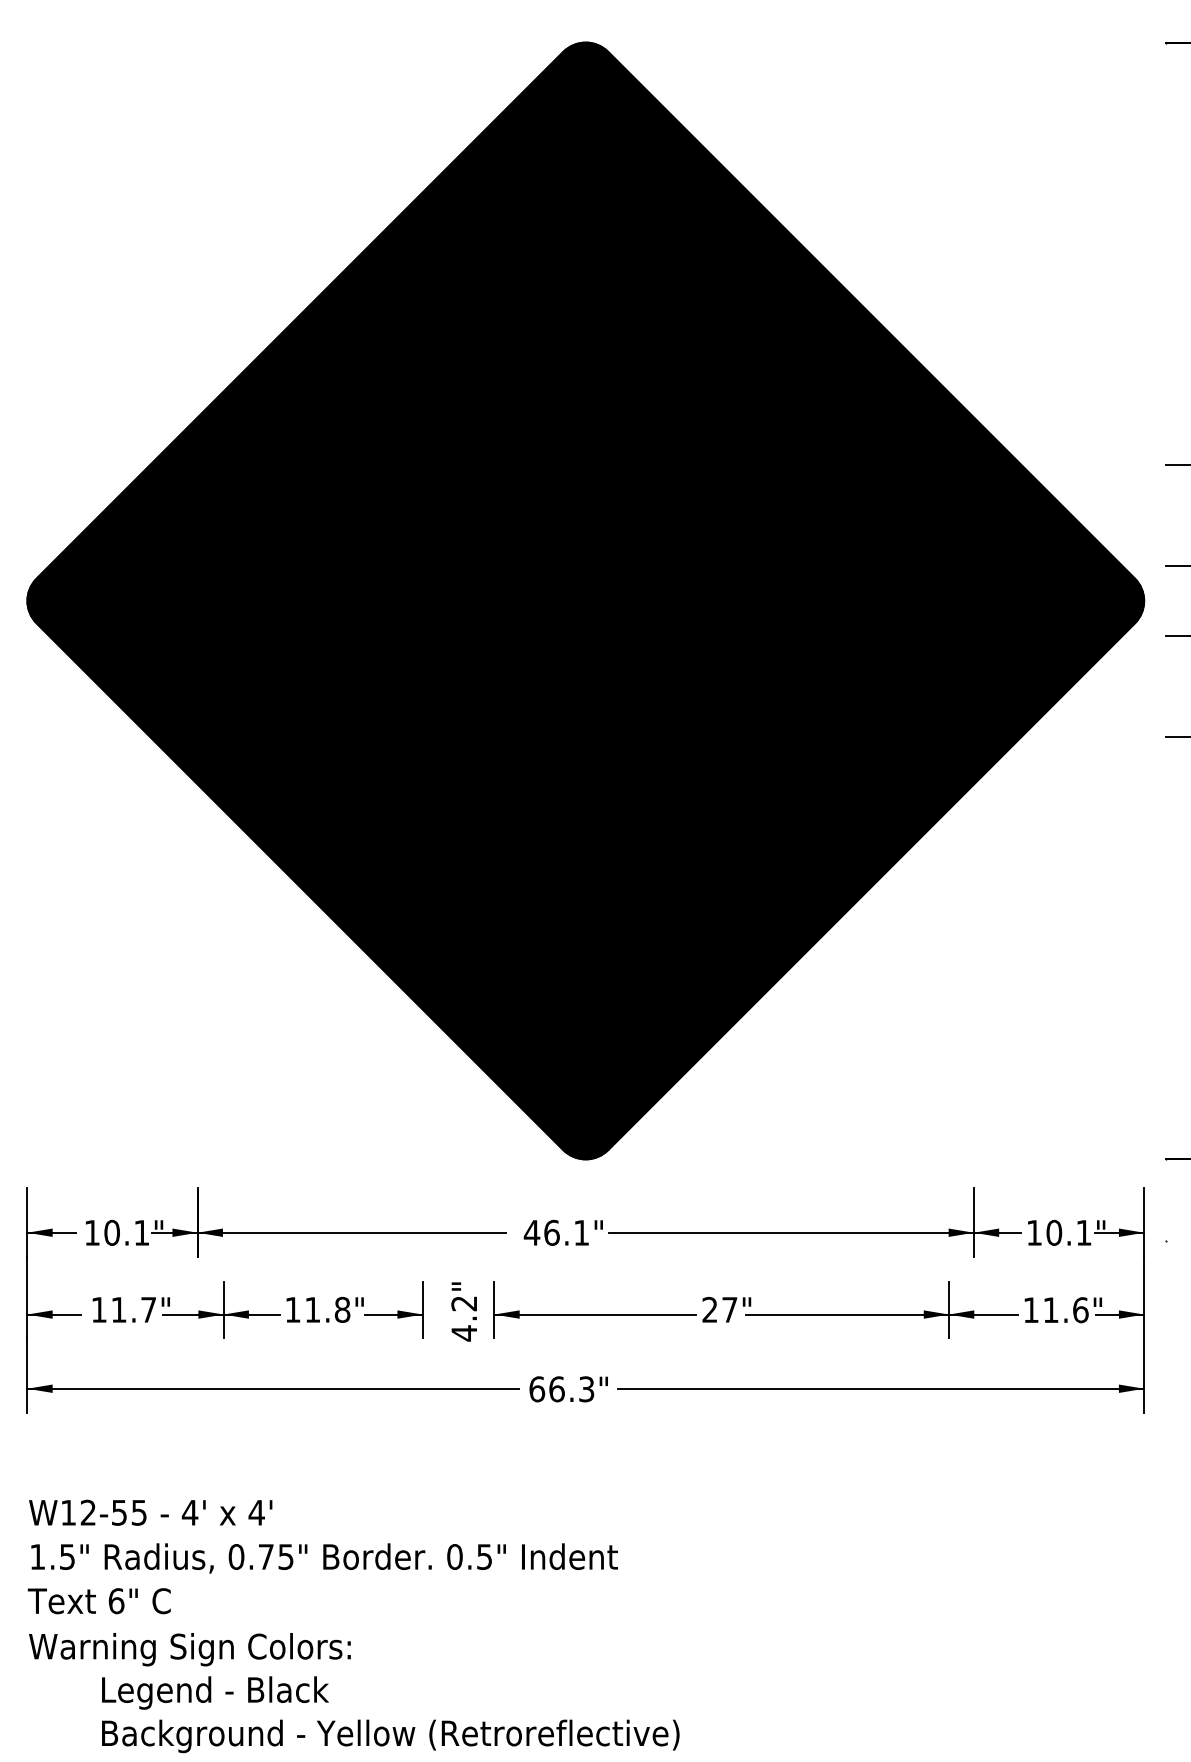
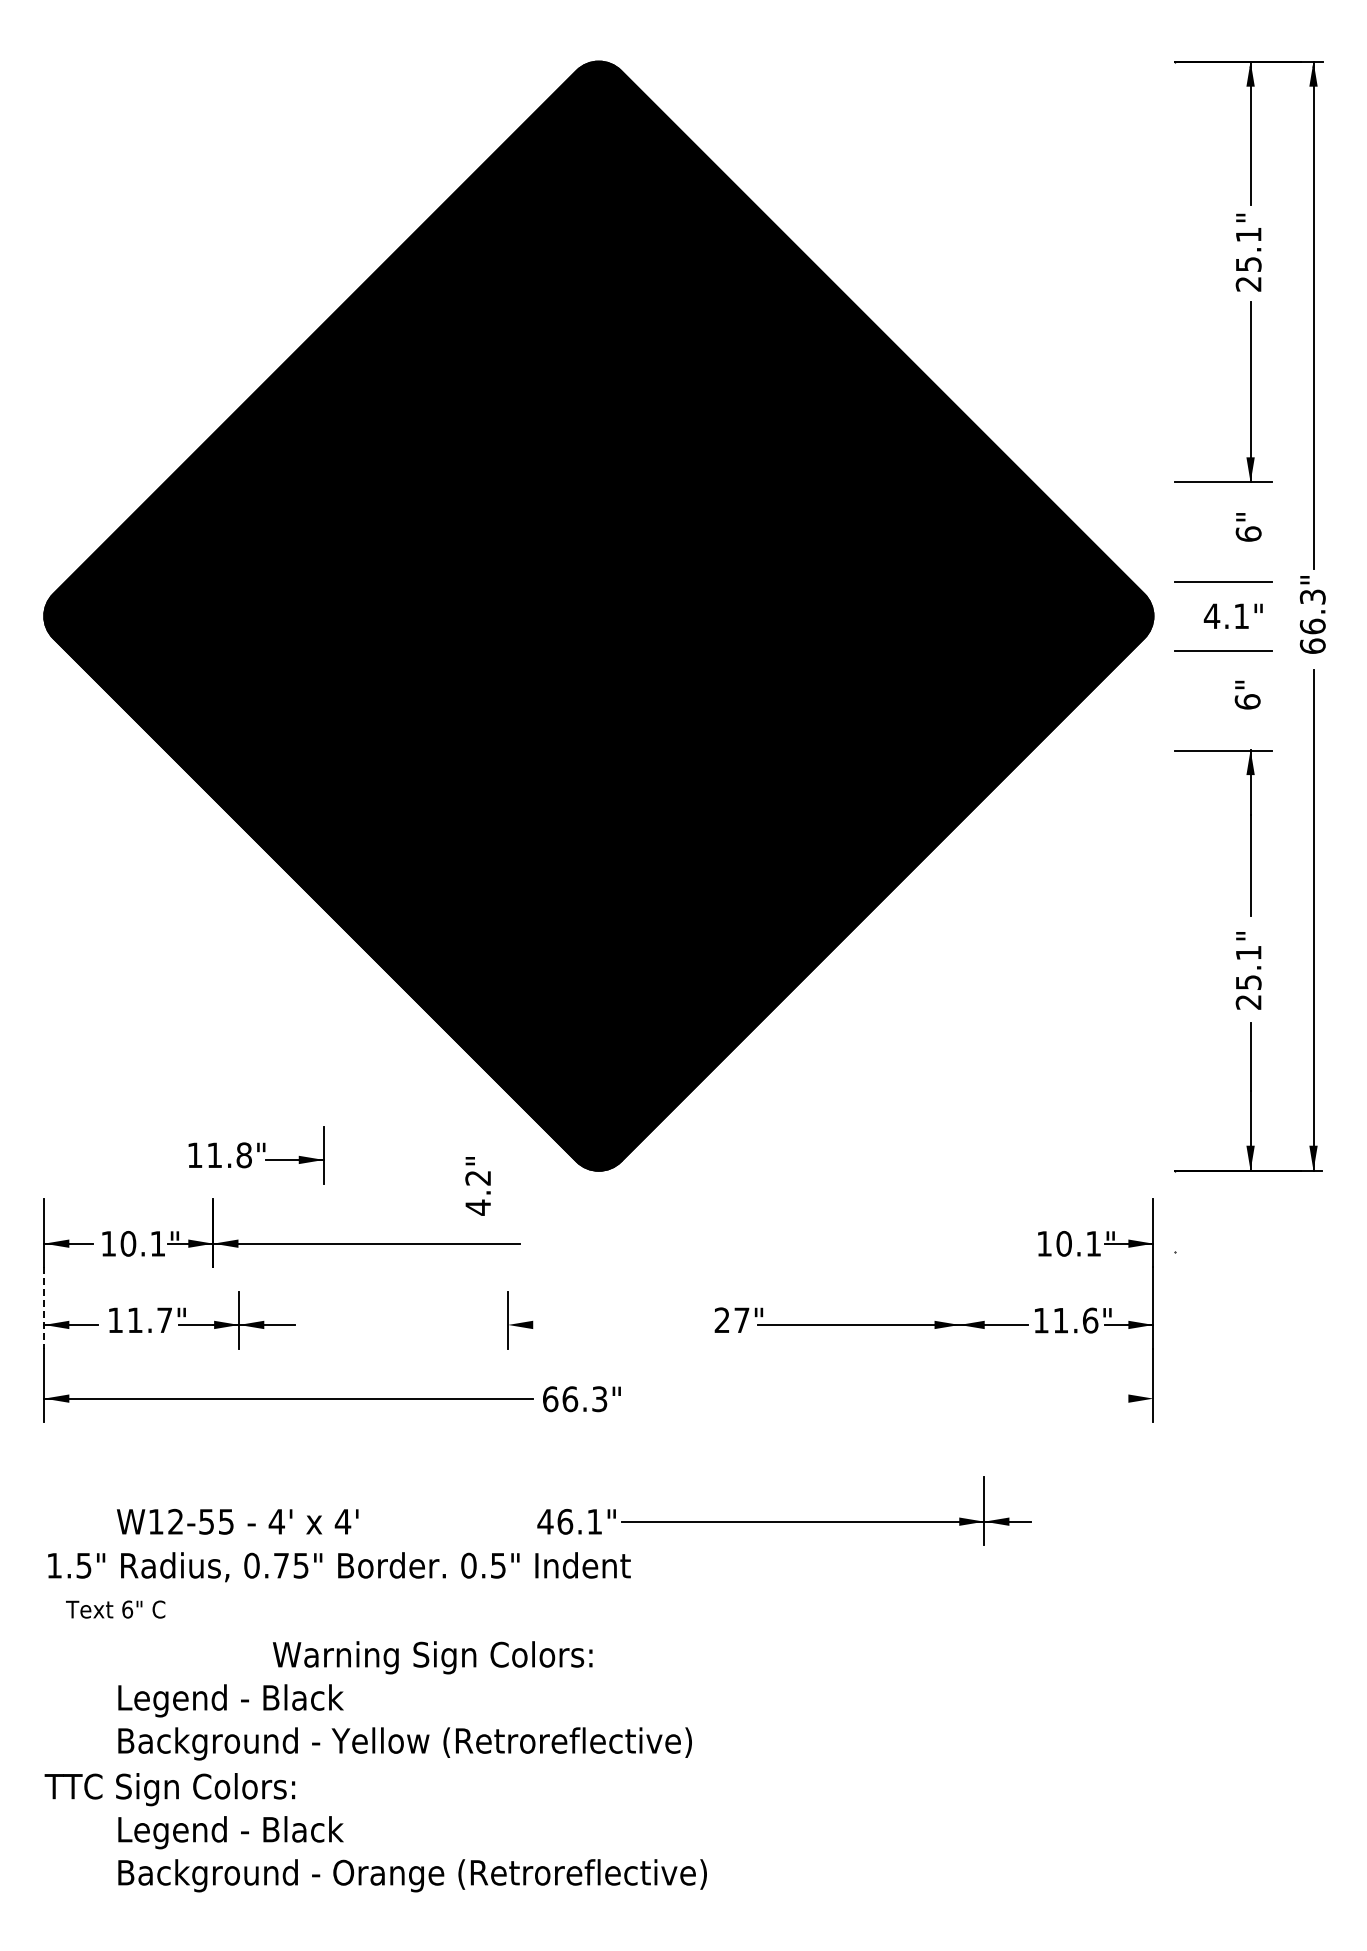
part: (772, 1232) -> (784, 1521), moved
line: (27, 1297) -> (44, 1308), solid -> dashed
part: (466, 1305) -> (480, 1179), moved
part: (354, 1310) -> (256, 1155), moved
line: (948, 1310) -> (959, 1320), removed
line: (595, 1314) -> (608, 1324), removed
line: (881, 1388) -> (892, 1398), removed
part: (150, 1512) -> (237, 1521), moved
part: (99, 1601) -> (115, 1609), size x0.7
part: (189, 1649) -> (432, 1657), moved

